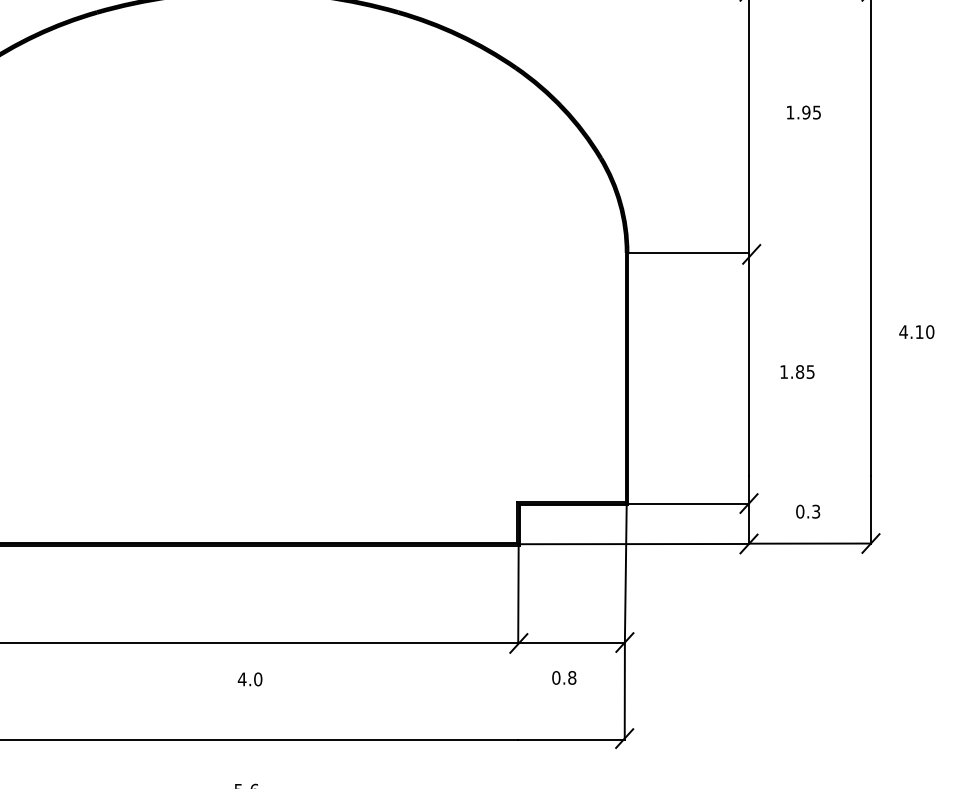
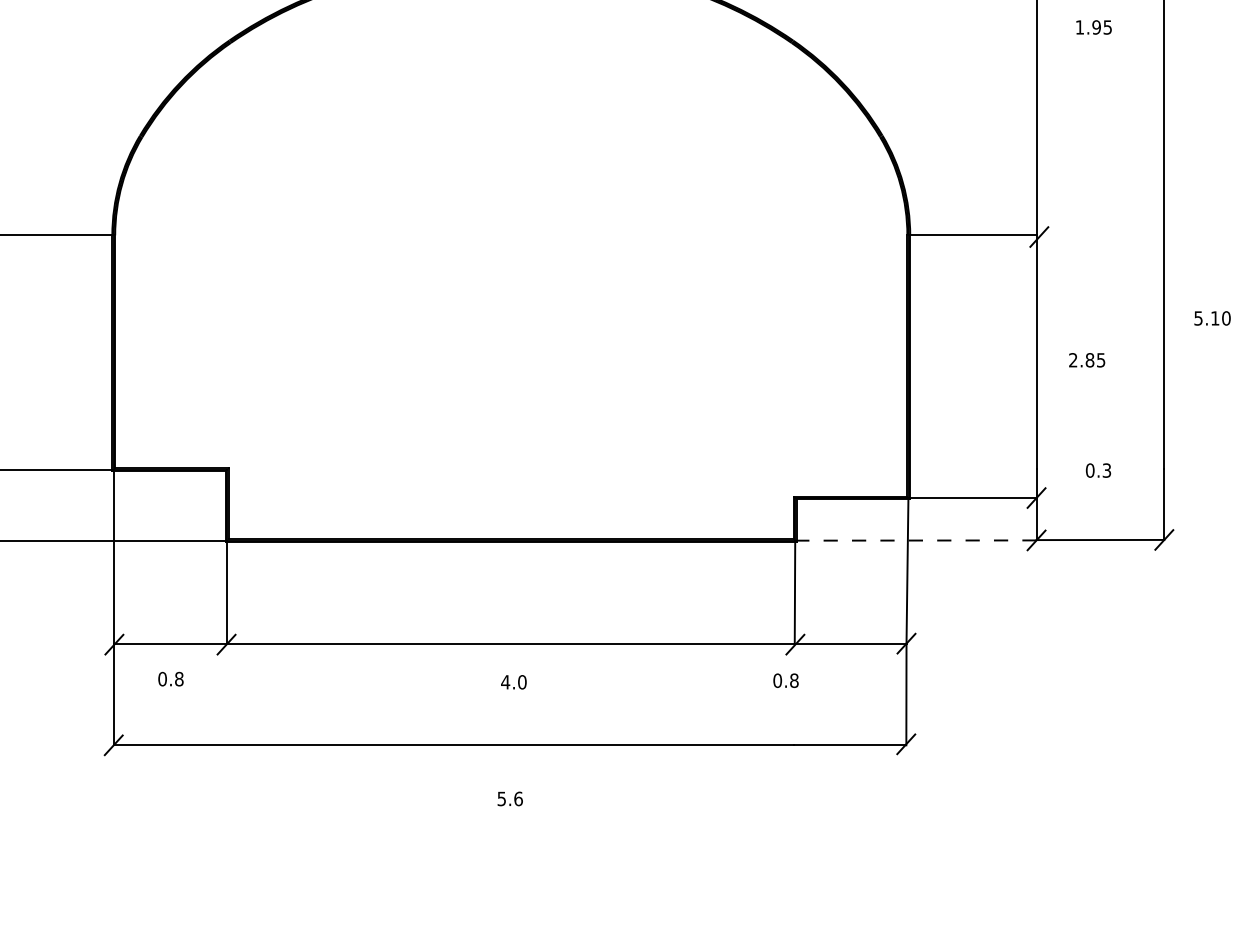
text: (803, 112) -> (1093, 27), moved
text: (903, 332) -> (1198, 318), 4.10 -> 5.10
text: (784, 372) -> (1073, 360), 1.85 -> 2.85
text: (808, 511) -> (1098, 470), moved
line: (633, 544) -> (915, 540), solid -> dashed
text: (563, 677) -> (785, 680), moved

